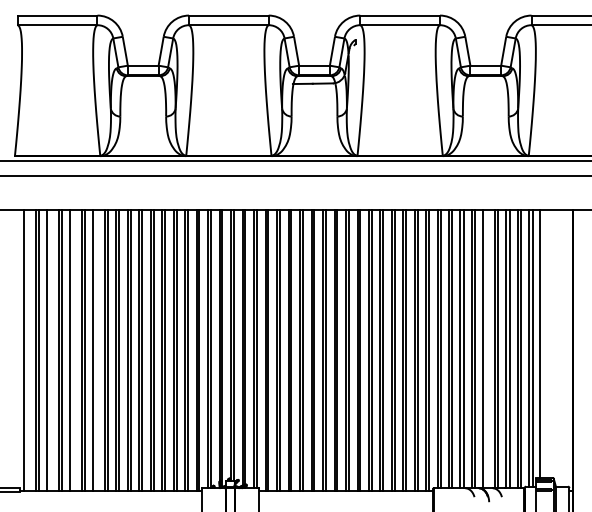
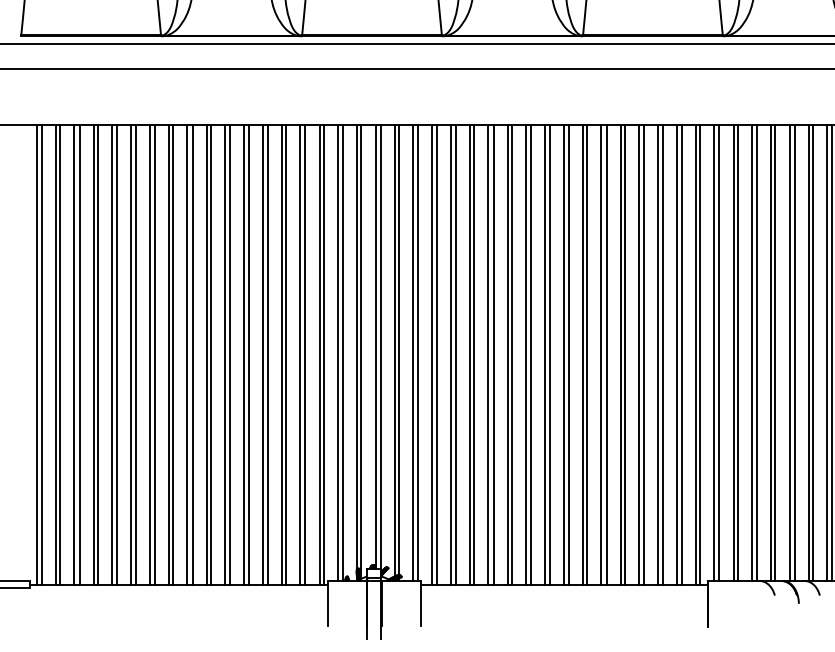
line: (486, 349) -> (794, 353), added
line: (27, 350) -> (41, 355), added
line: (50, 350) -> (79, 355), added
line: (73, 350) -> (117, 355), added
line: (96, 350) -> (154, 355), added

